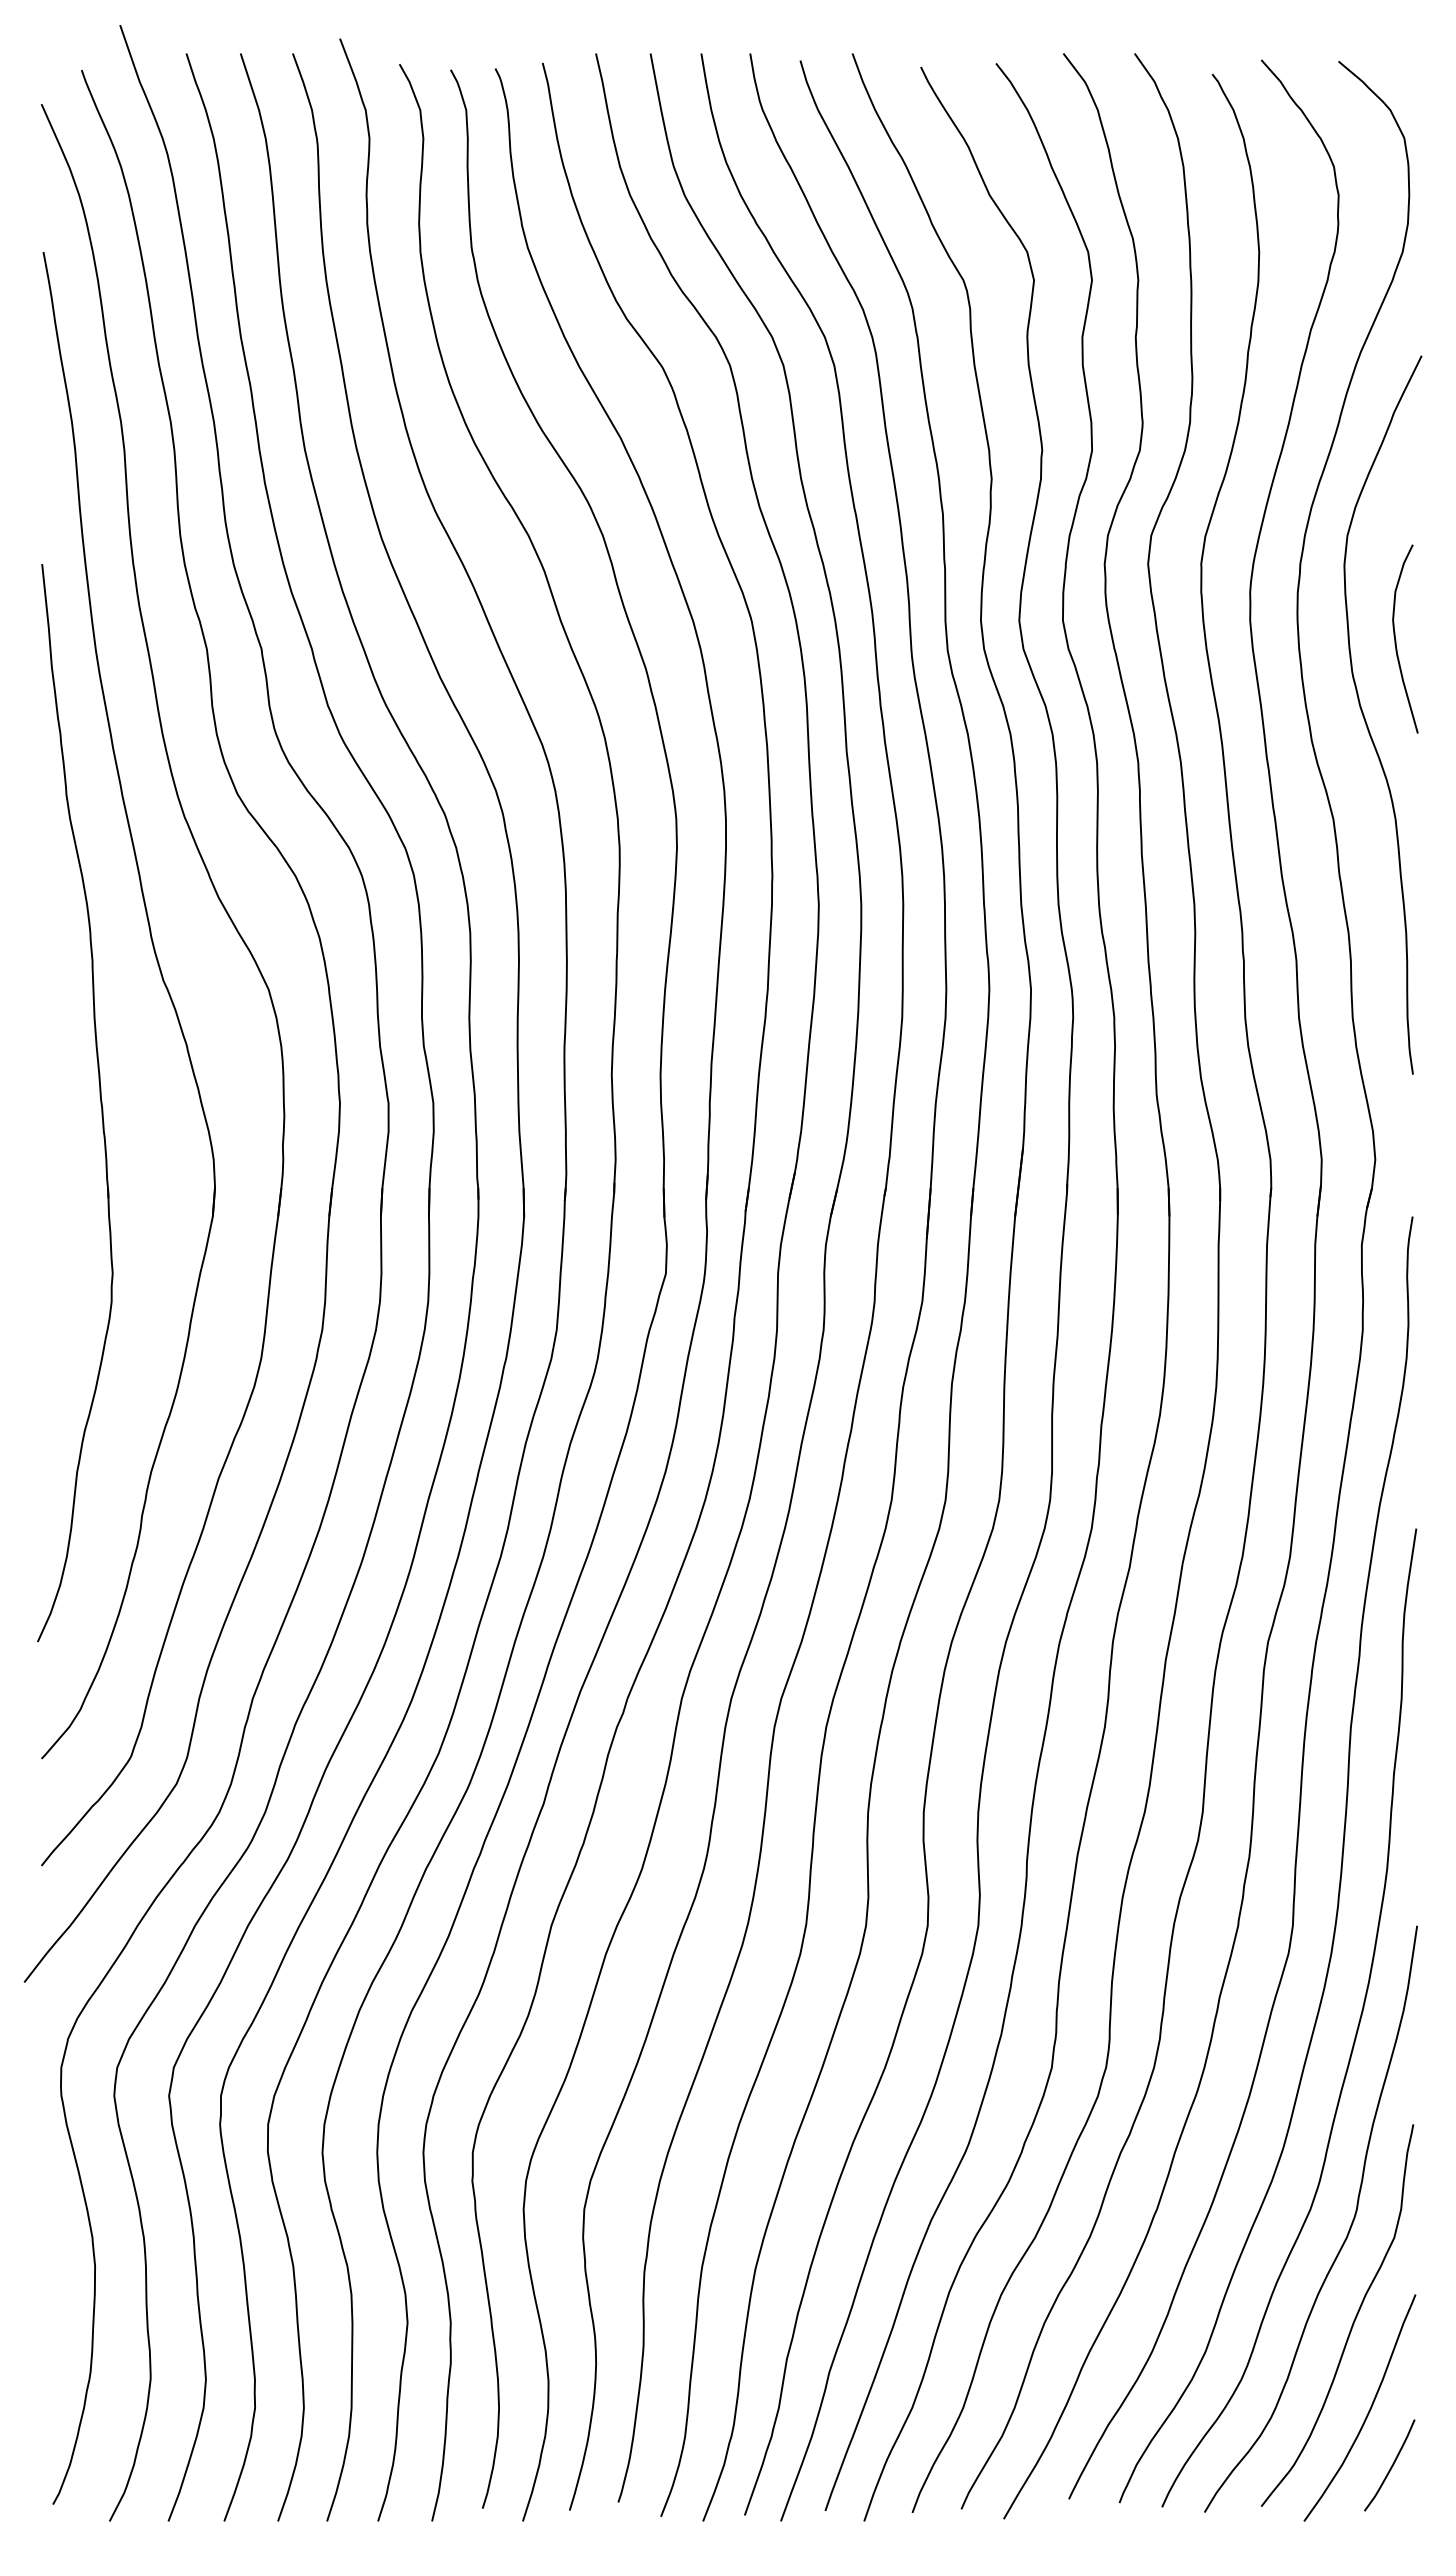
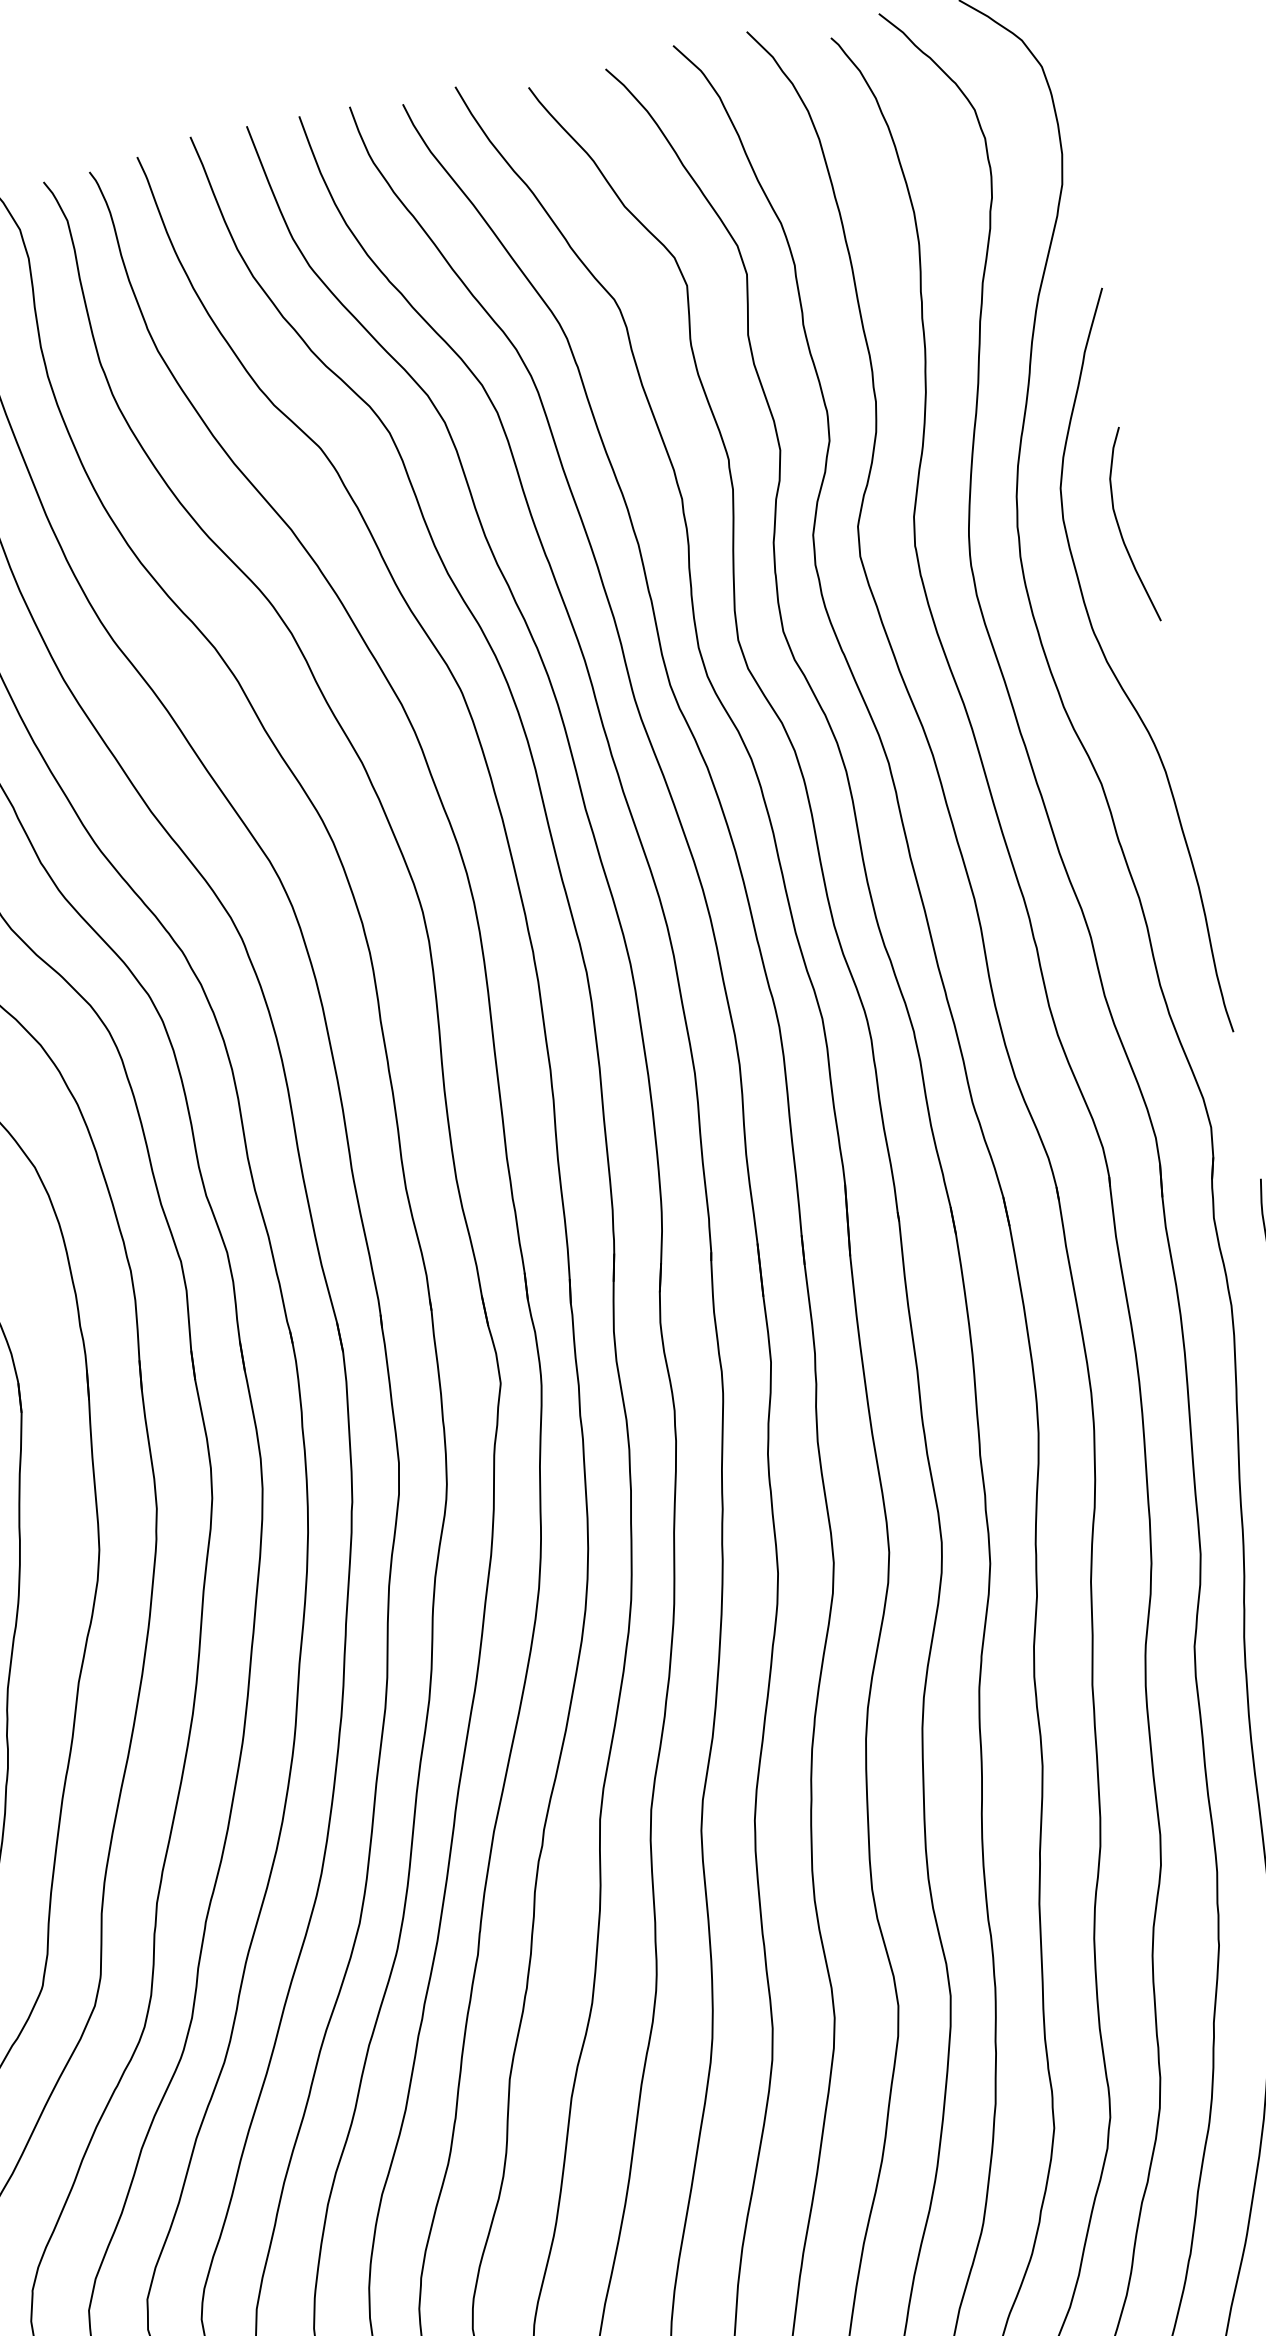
curve: (1396, 640) -> (1120, 529), moved

